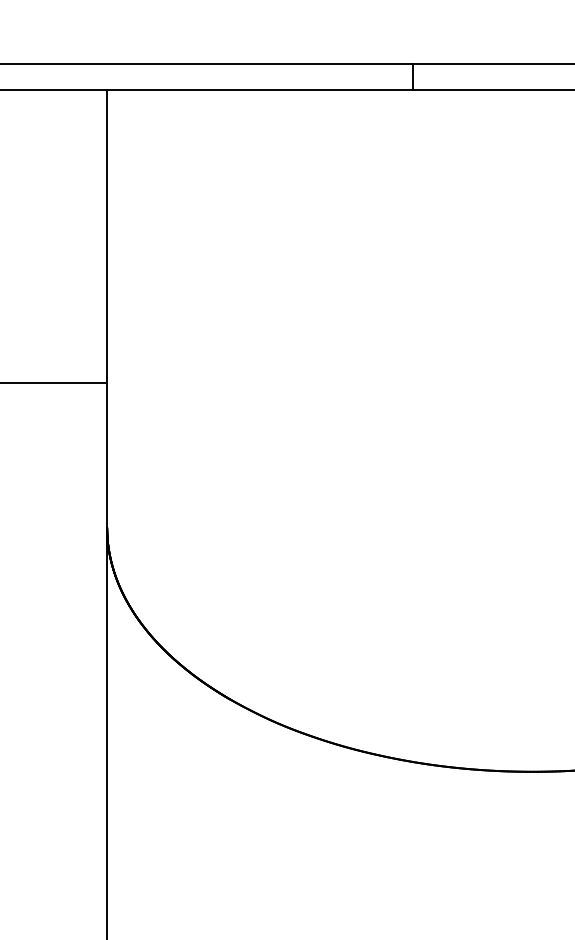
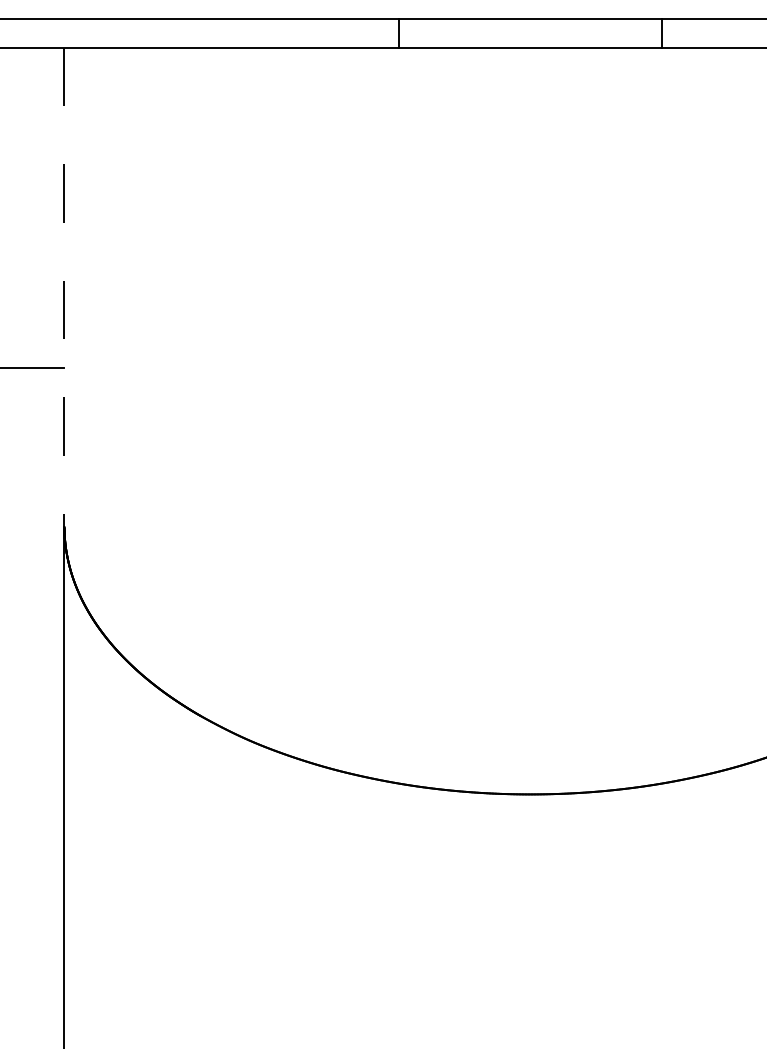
line: (107, 308) -> (64, 287), solid -> dashed

